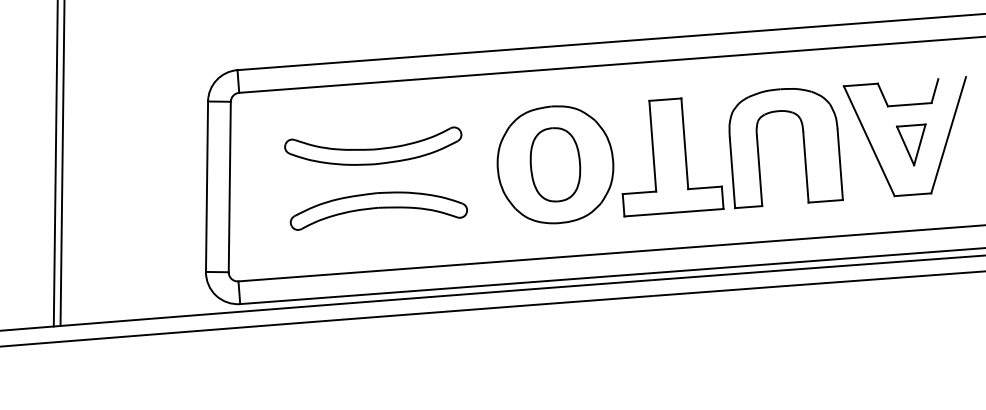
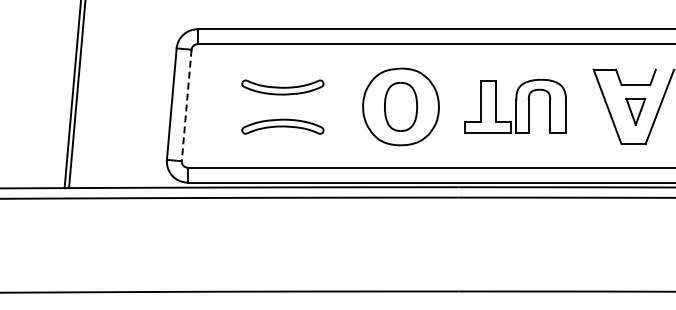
part: (373, 148) -> (282, 87), size x0.7
part: (729, 149) -> (515, 105), size x0.7
line: (229, 187) -> (186, 105), solid -> dashed
part: (377, 208) -> (282, 126), size x0.7

